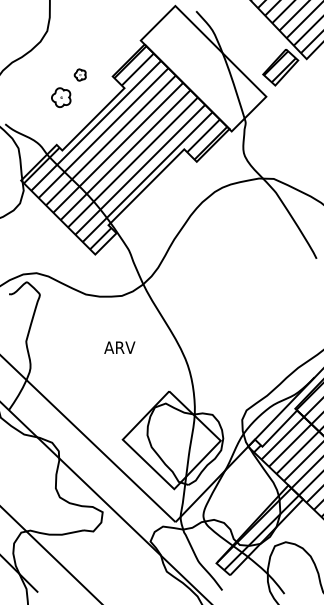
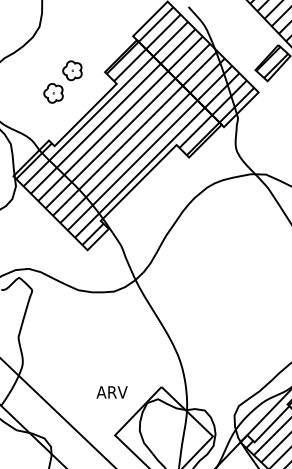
hatch: (203, 68) -> (195, 64), added
part: (80, 74) -> (72, 70), size x1.67
text: (119, 347) -> (111, 392), moved

